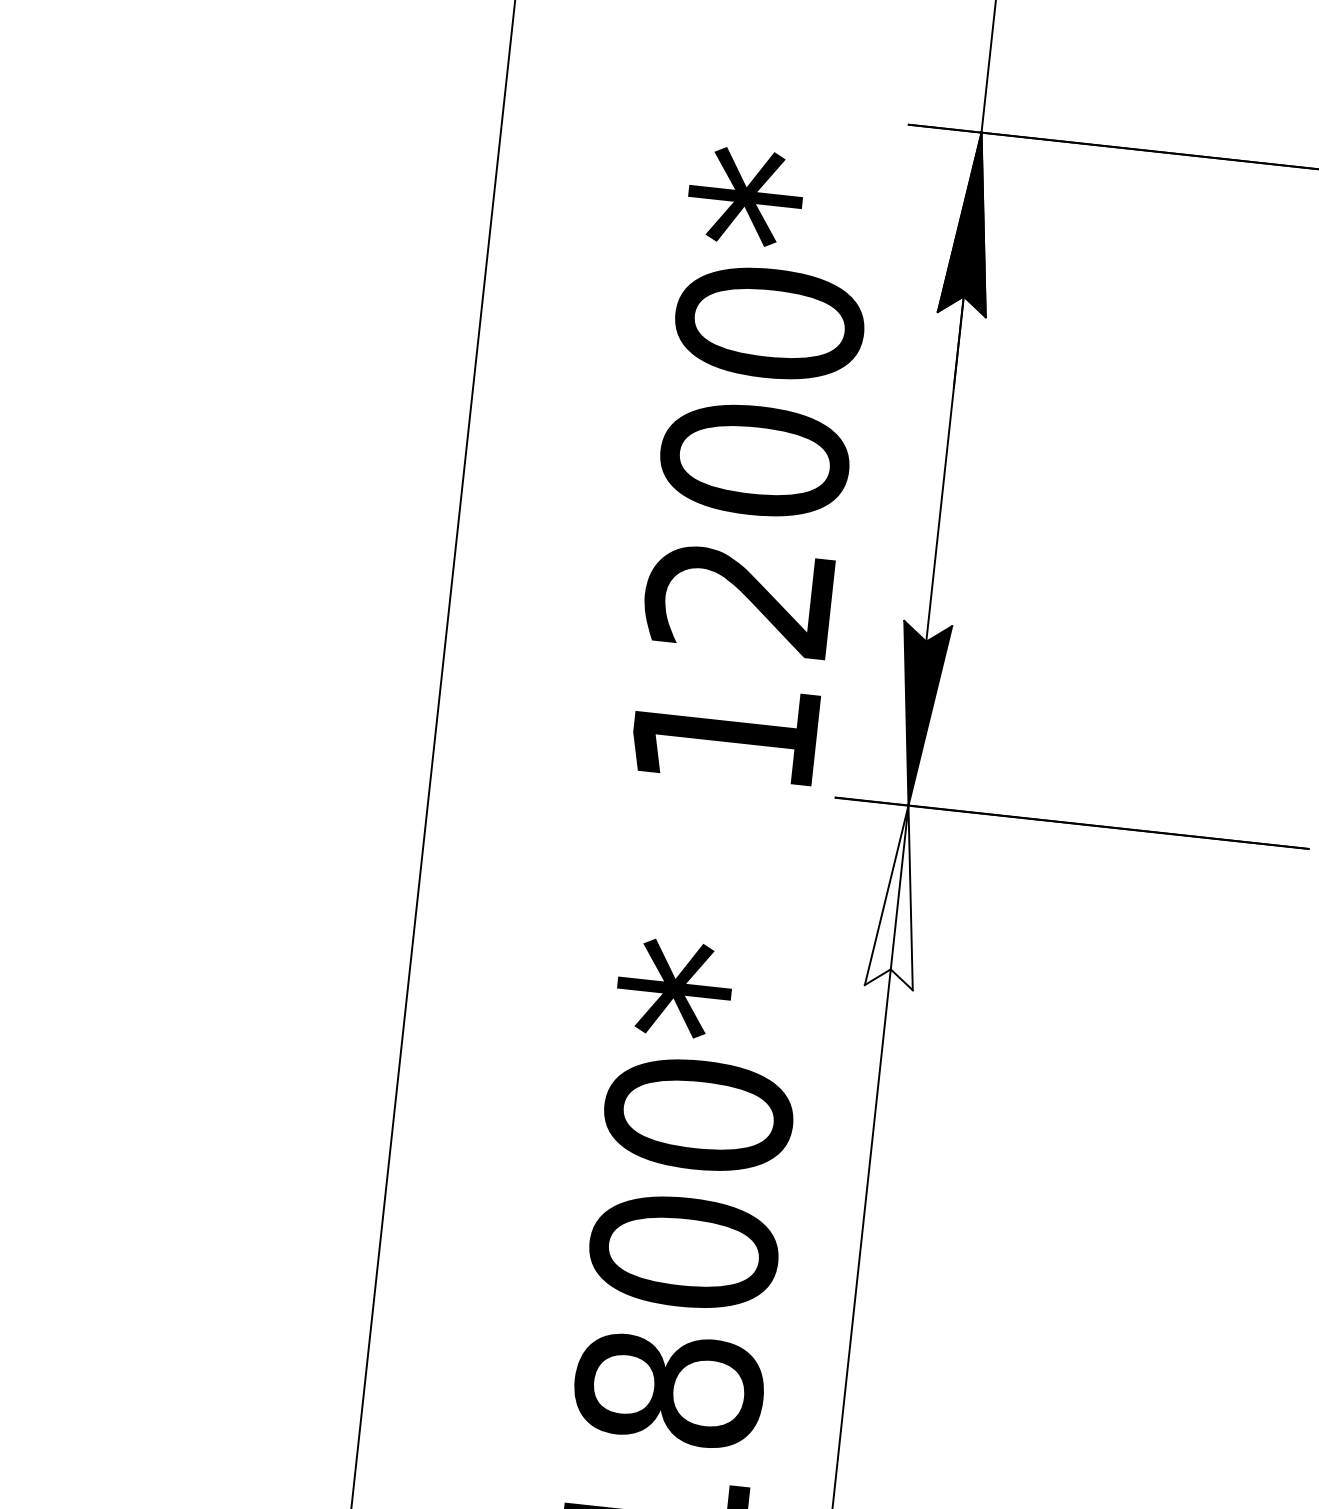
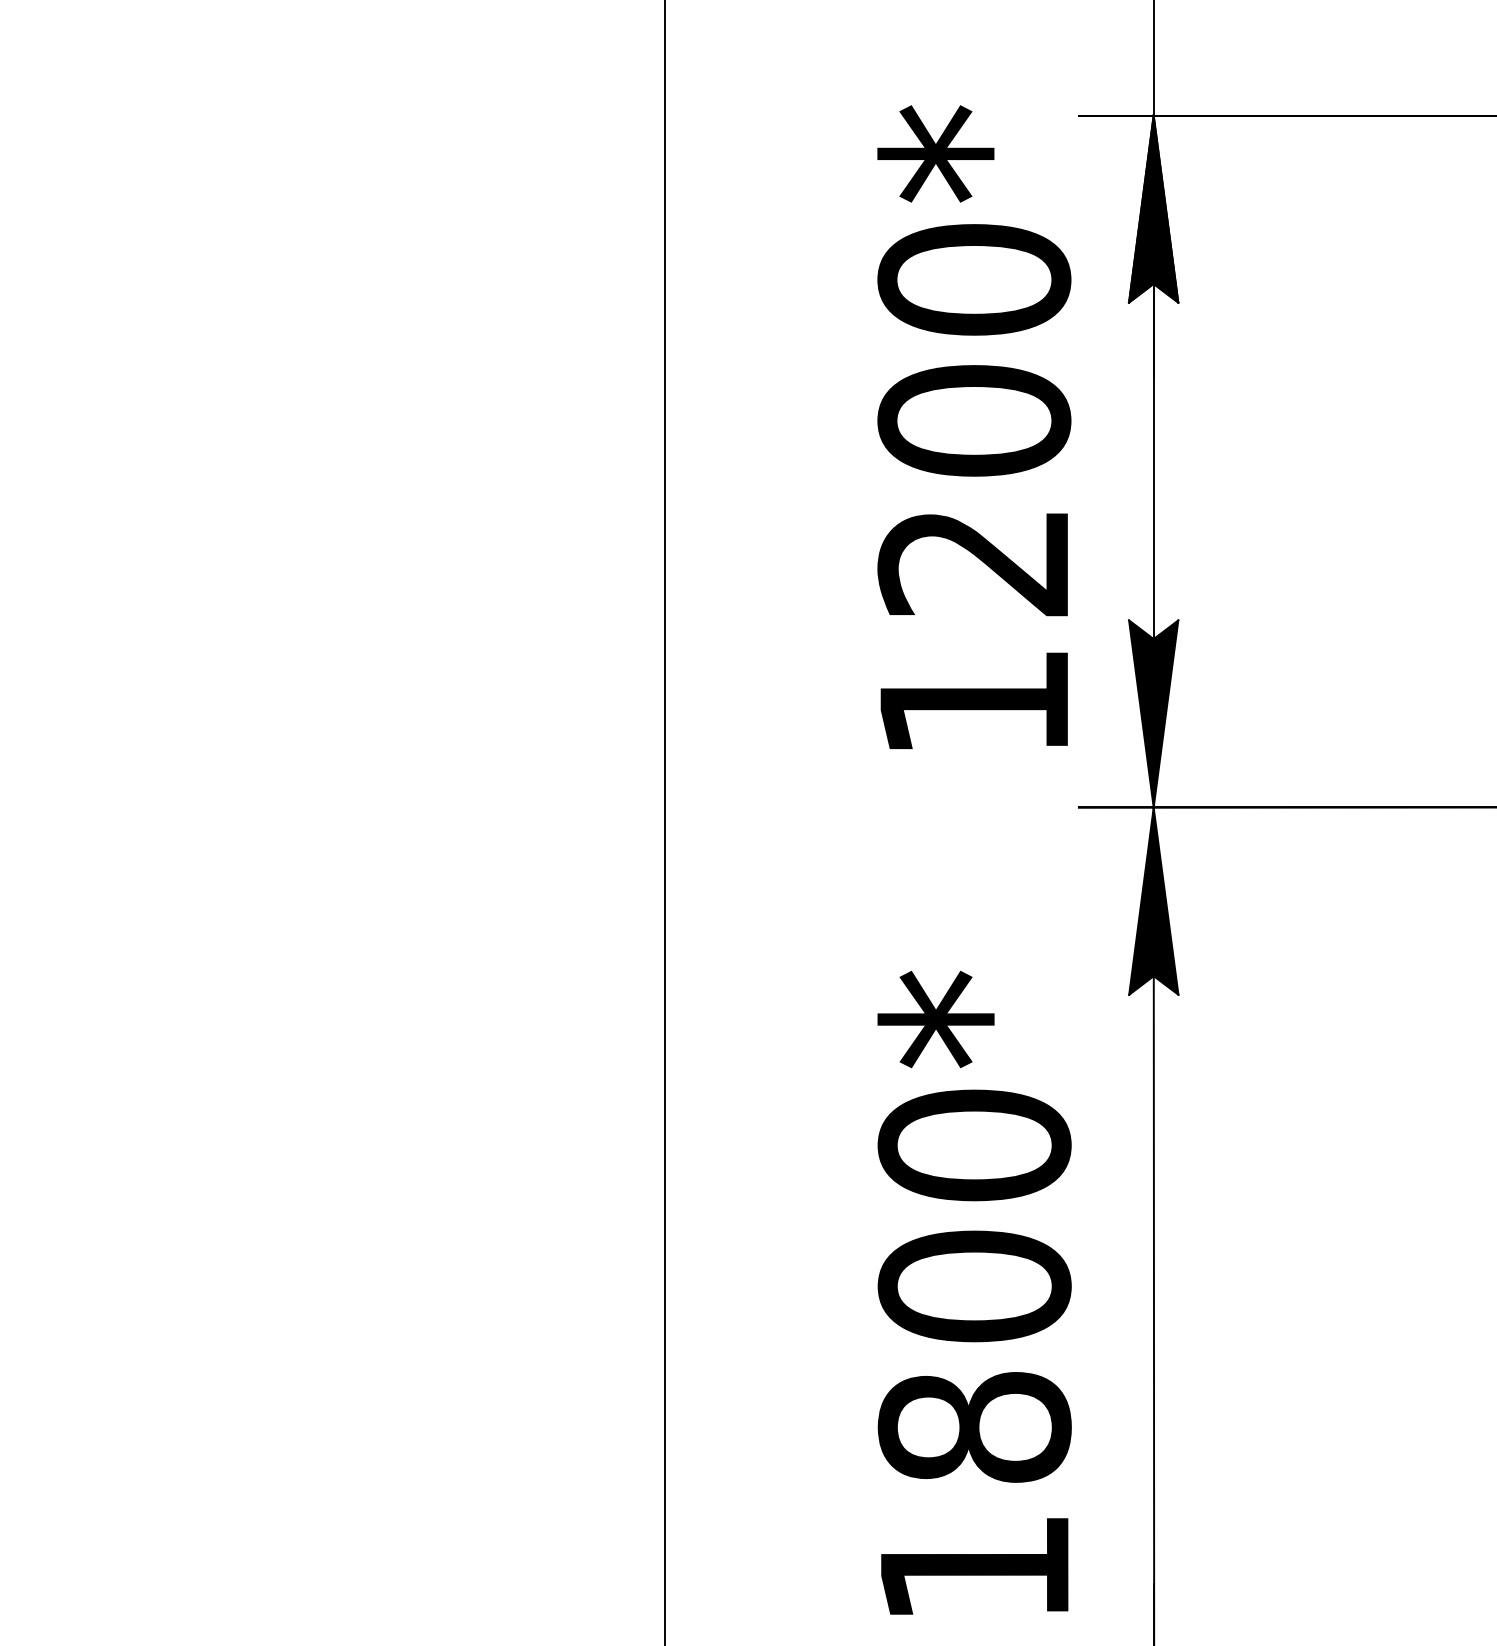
text: (754, 466) -> (974, 426), moved
fill: (898, 895) -> (1153, 900), added

